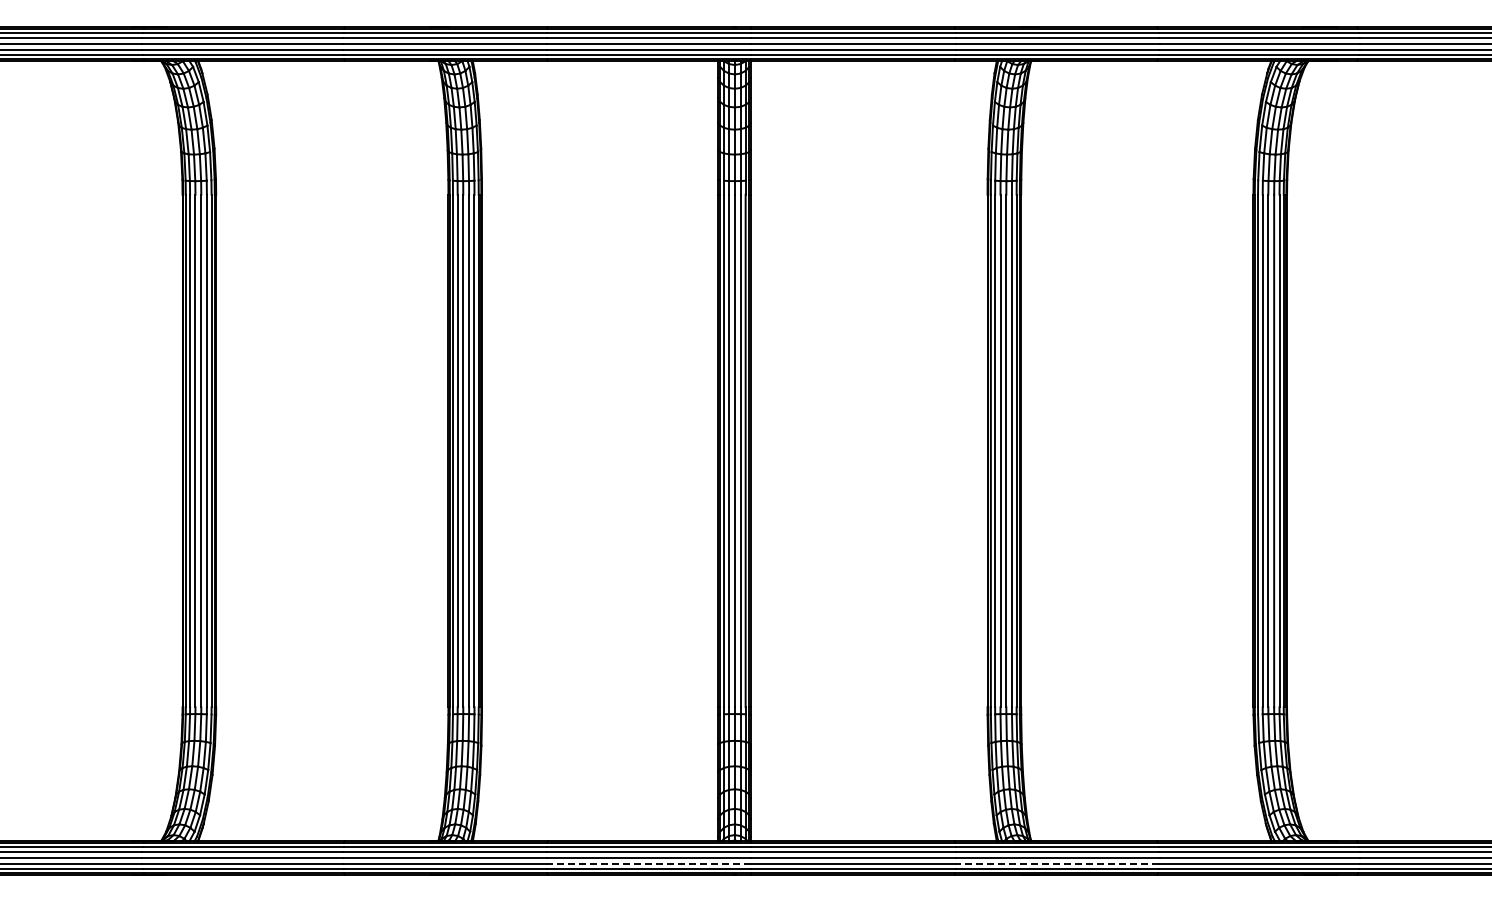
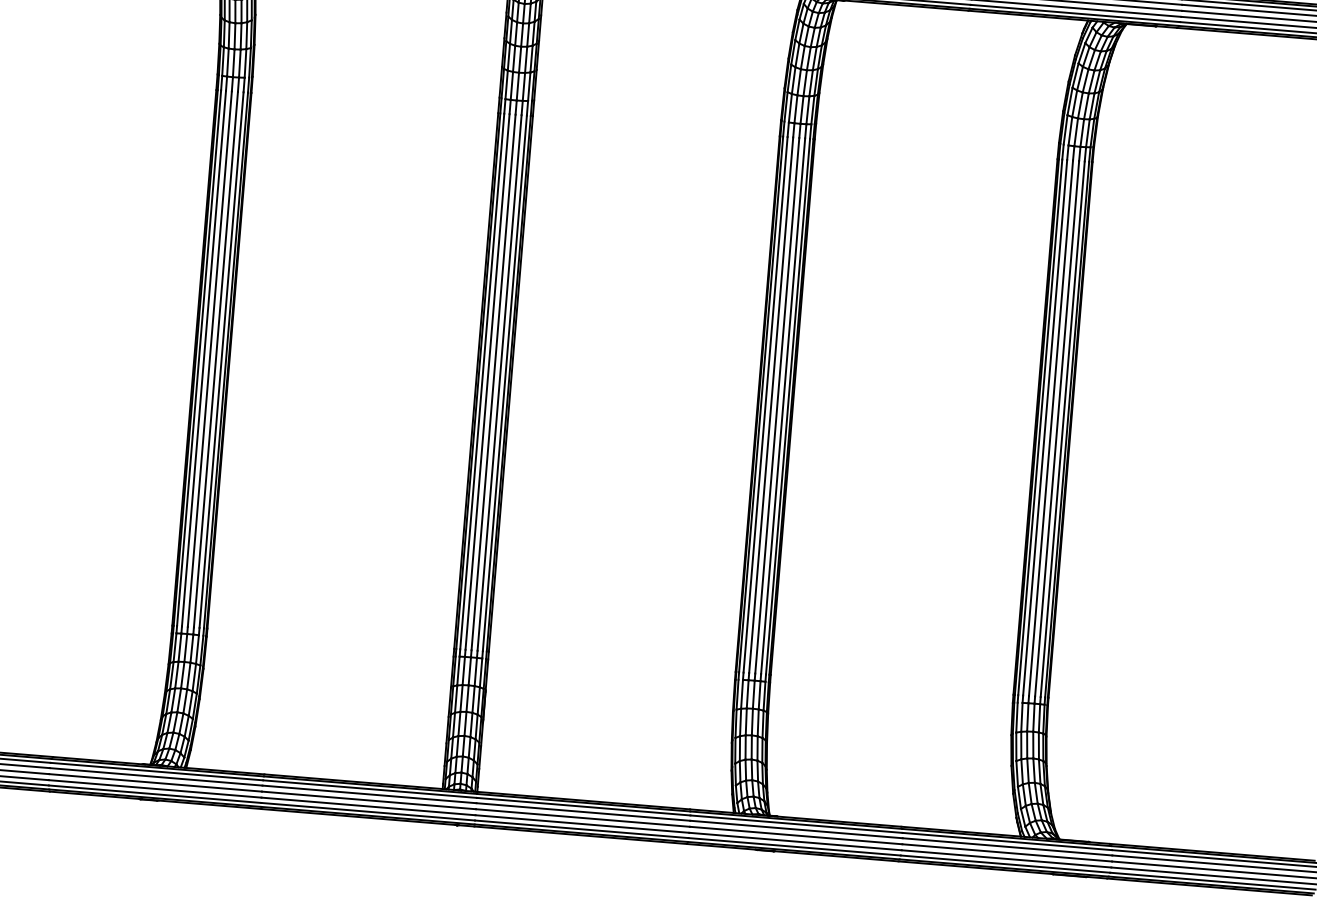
line: (648, 863) -> (367, 806), dashed -> solid
line: (1057, 863) -> (795, 841), dashed -> solid

